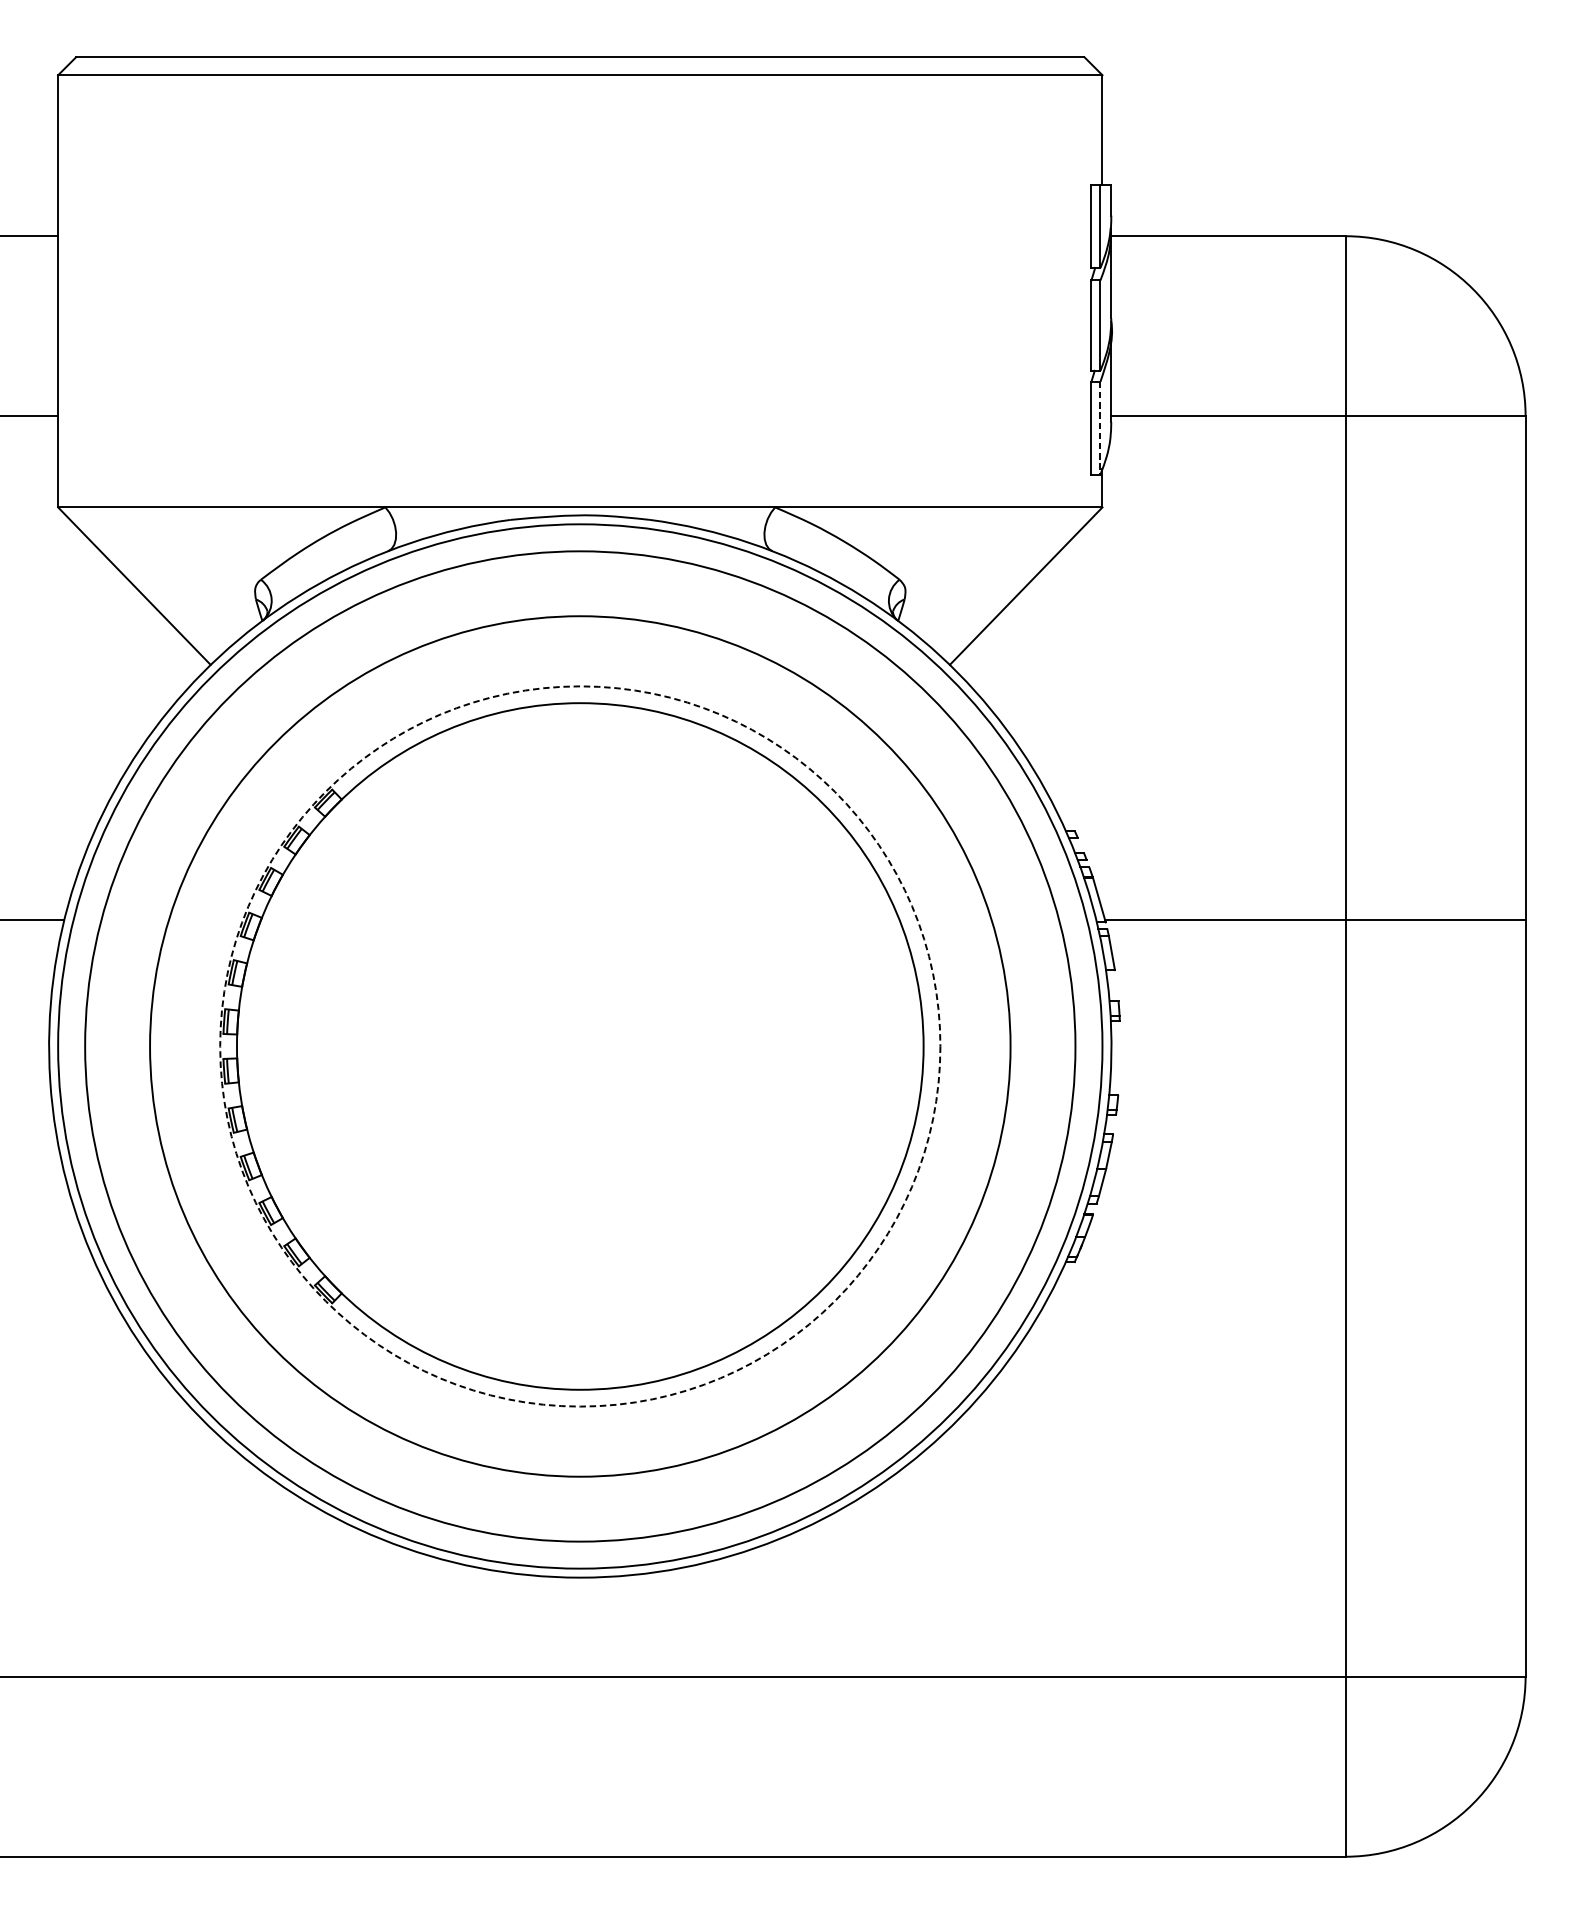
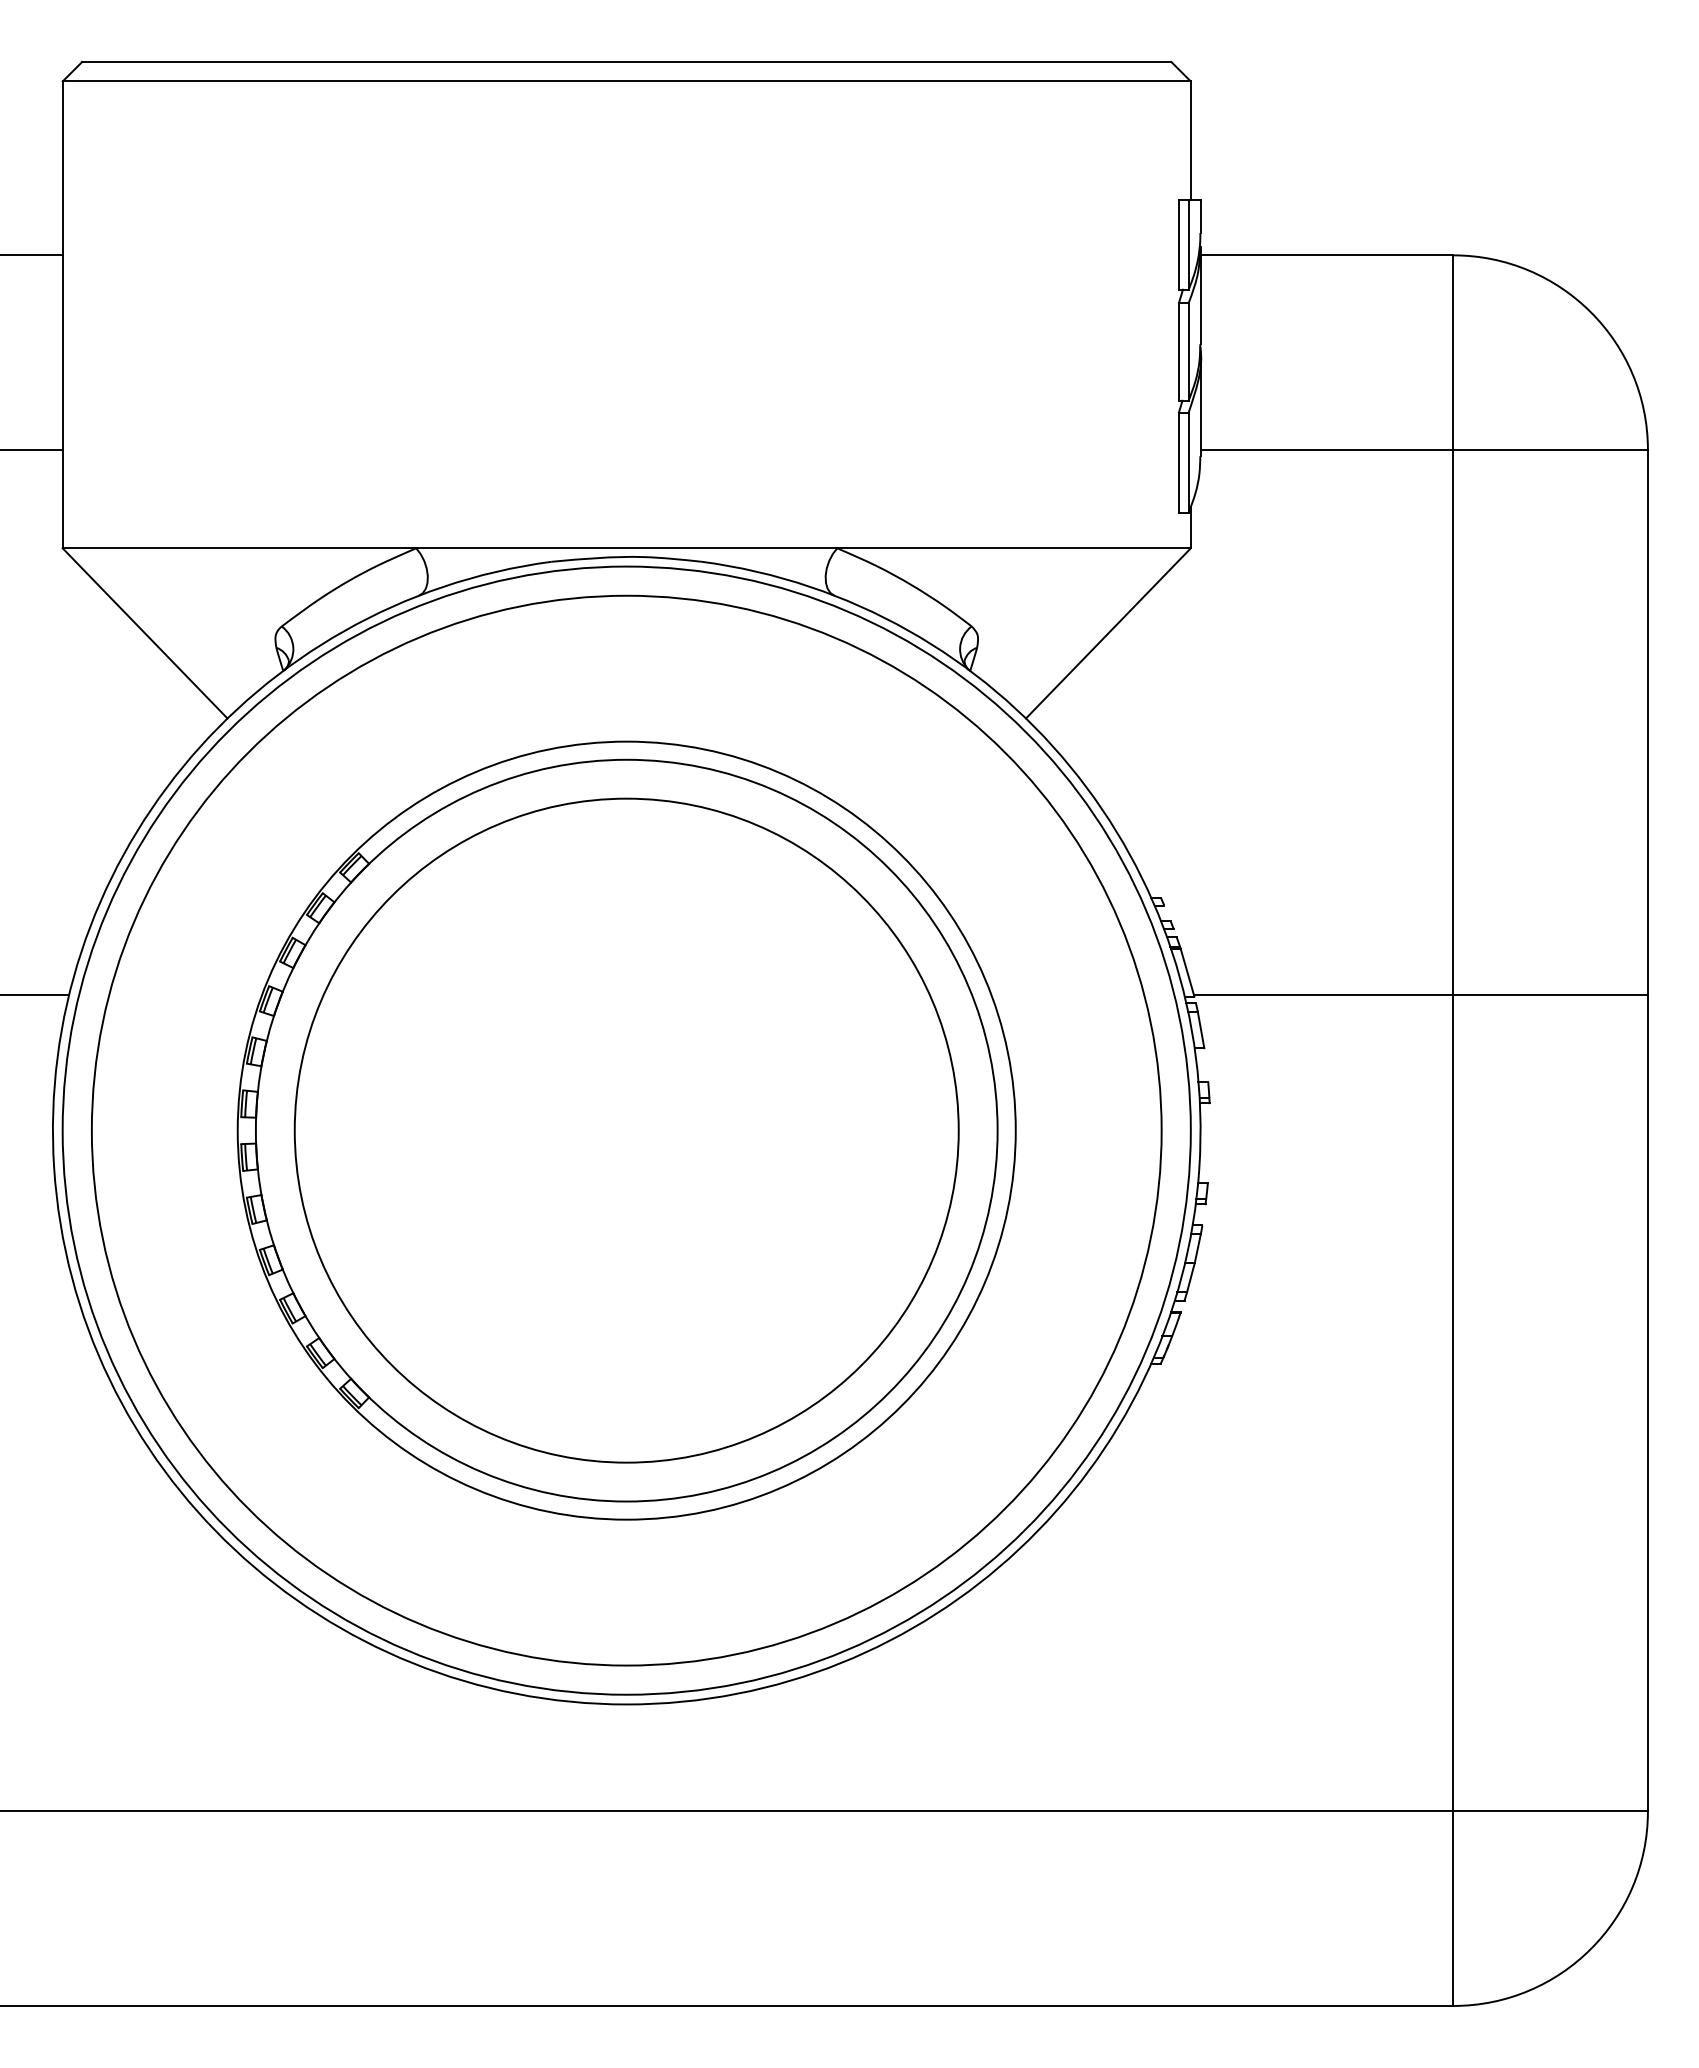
line: (1100, 428) -> (1188, 463), dashed -> solid
circle: (580, 1046) -> (626, 1130), dashed -> solid
circle: (580, 1046) -> (626, 1130), size x0.71

